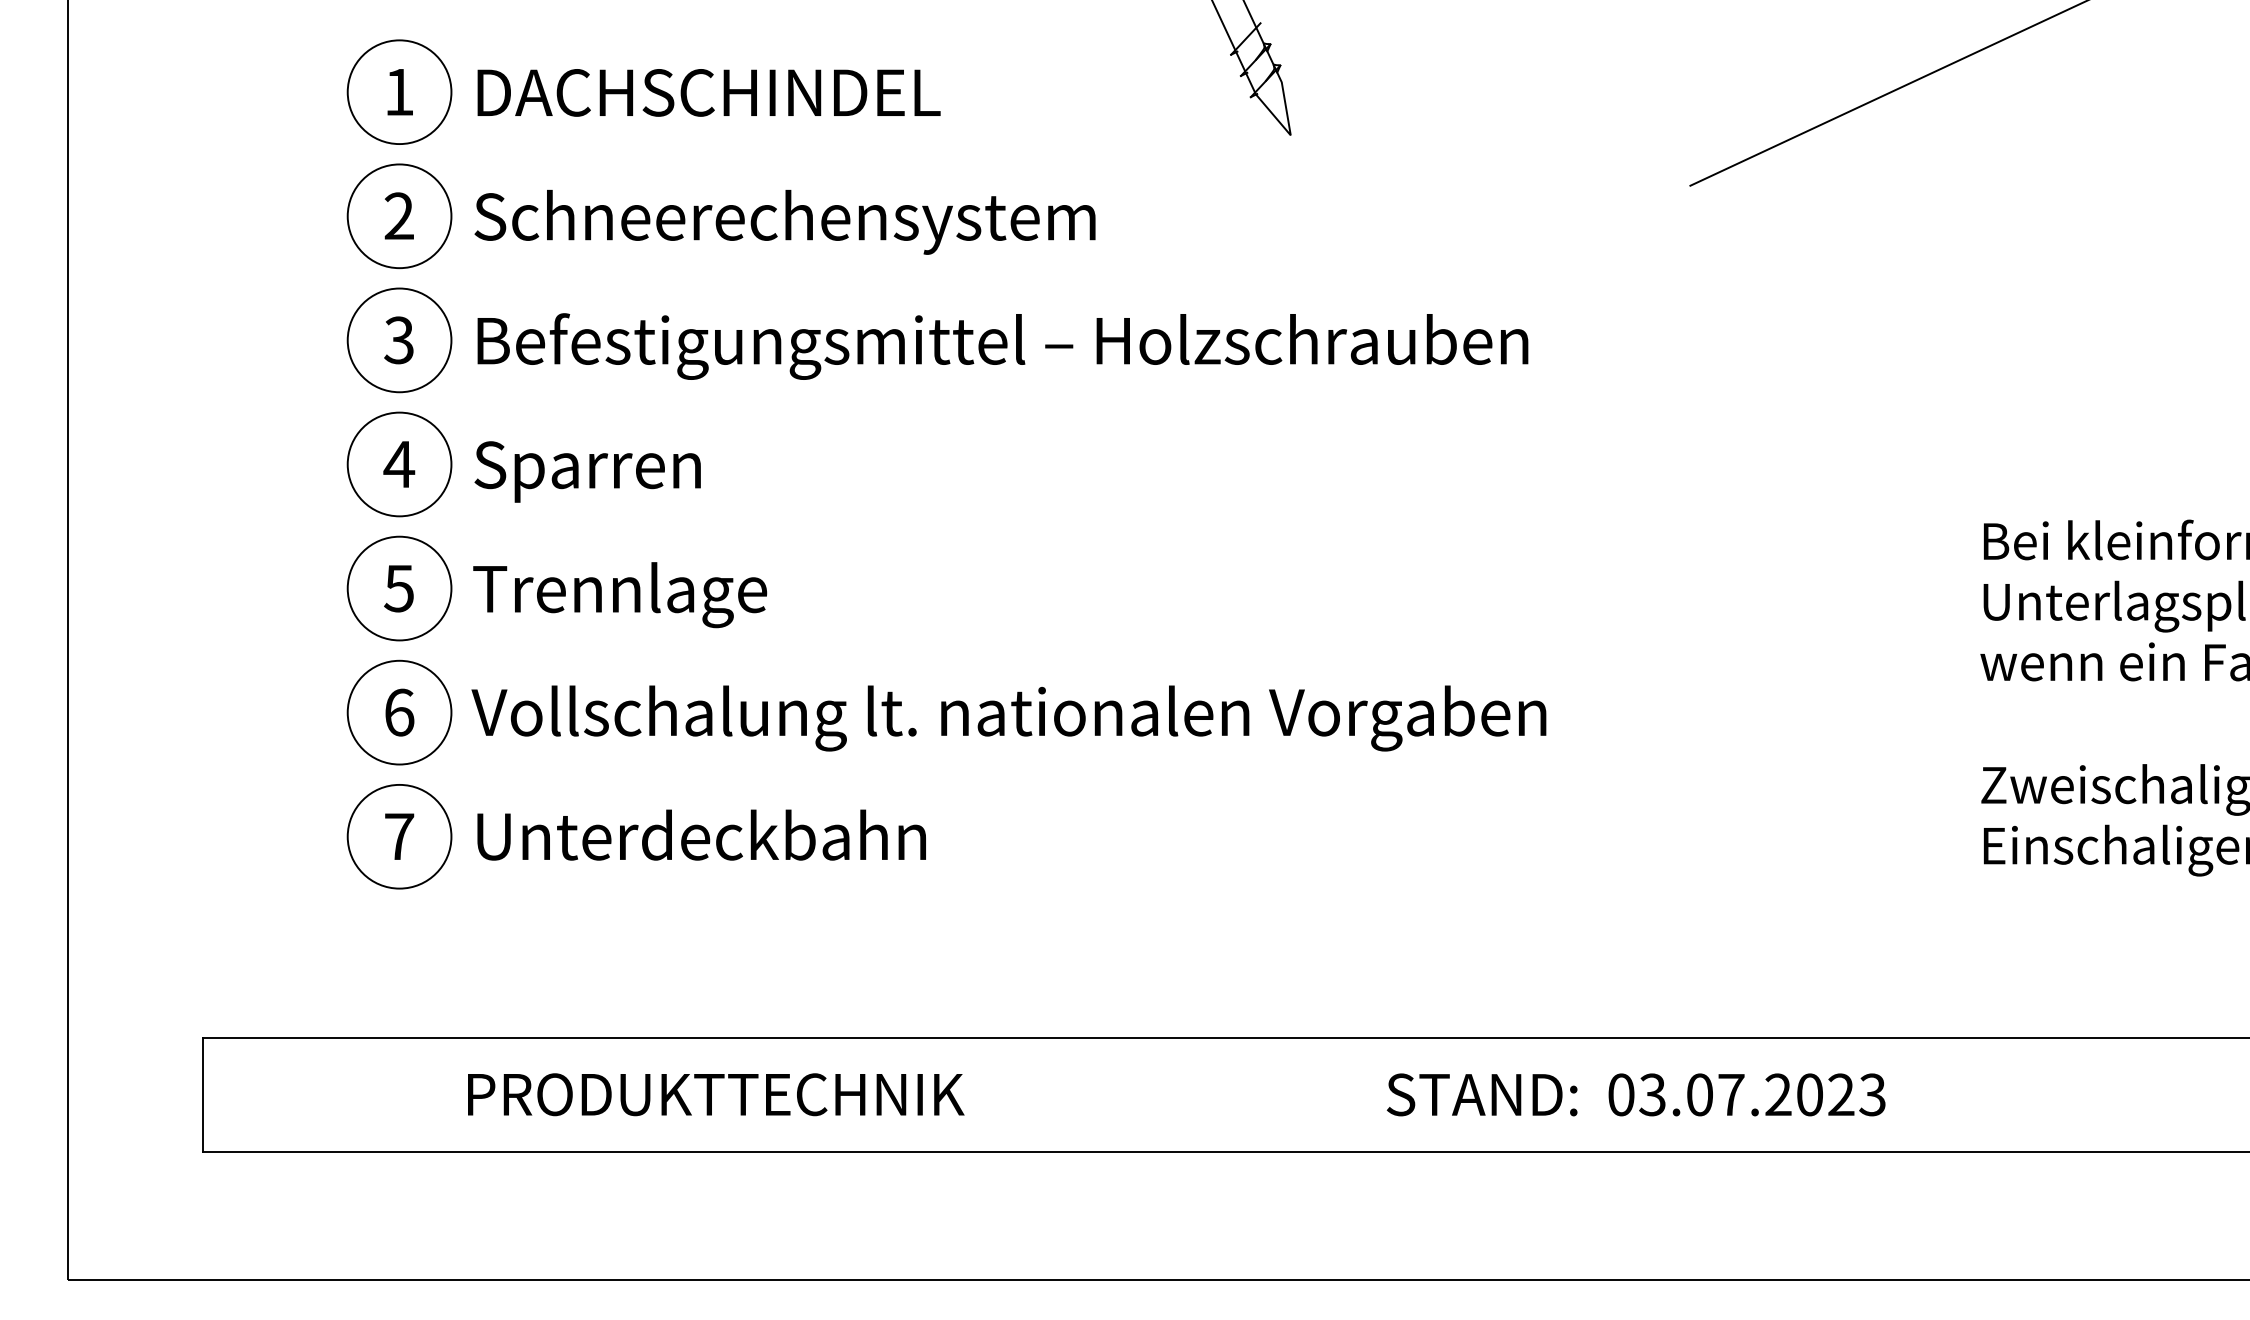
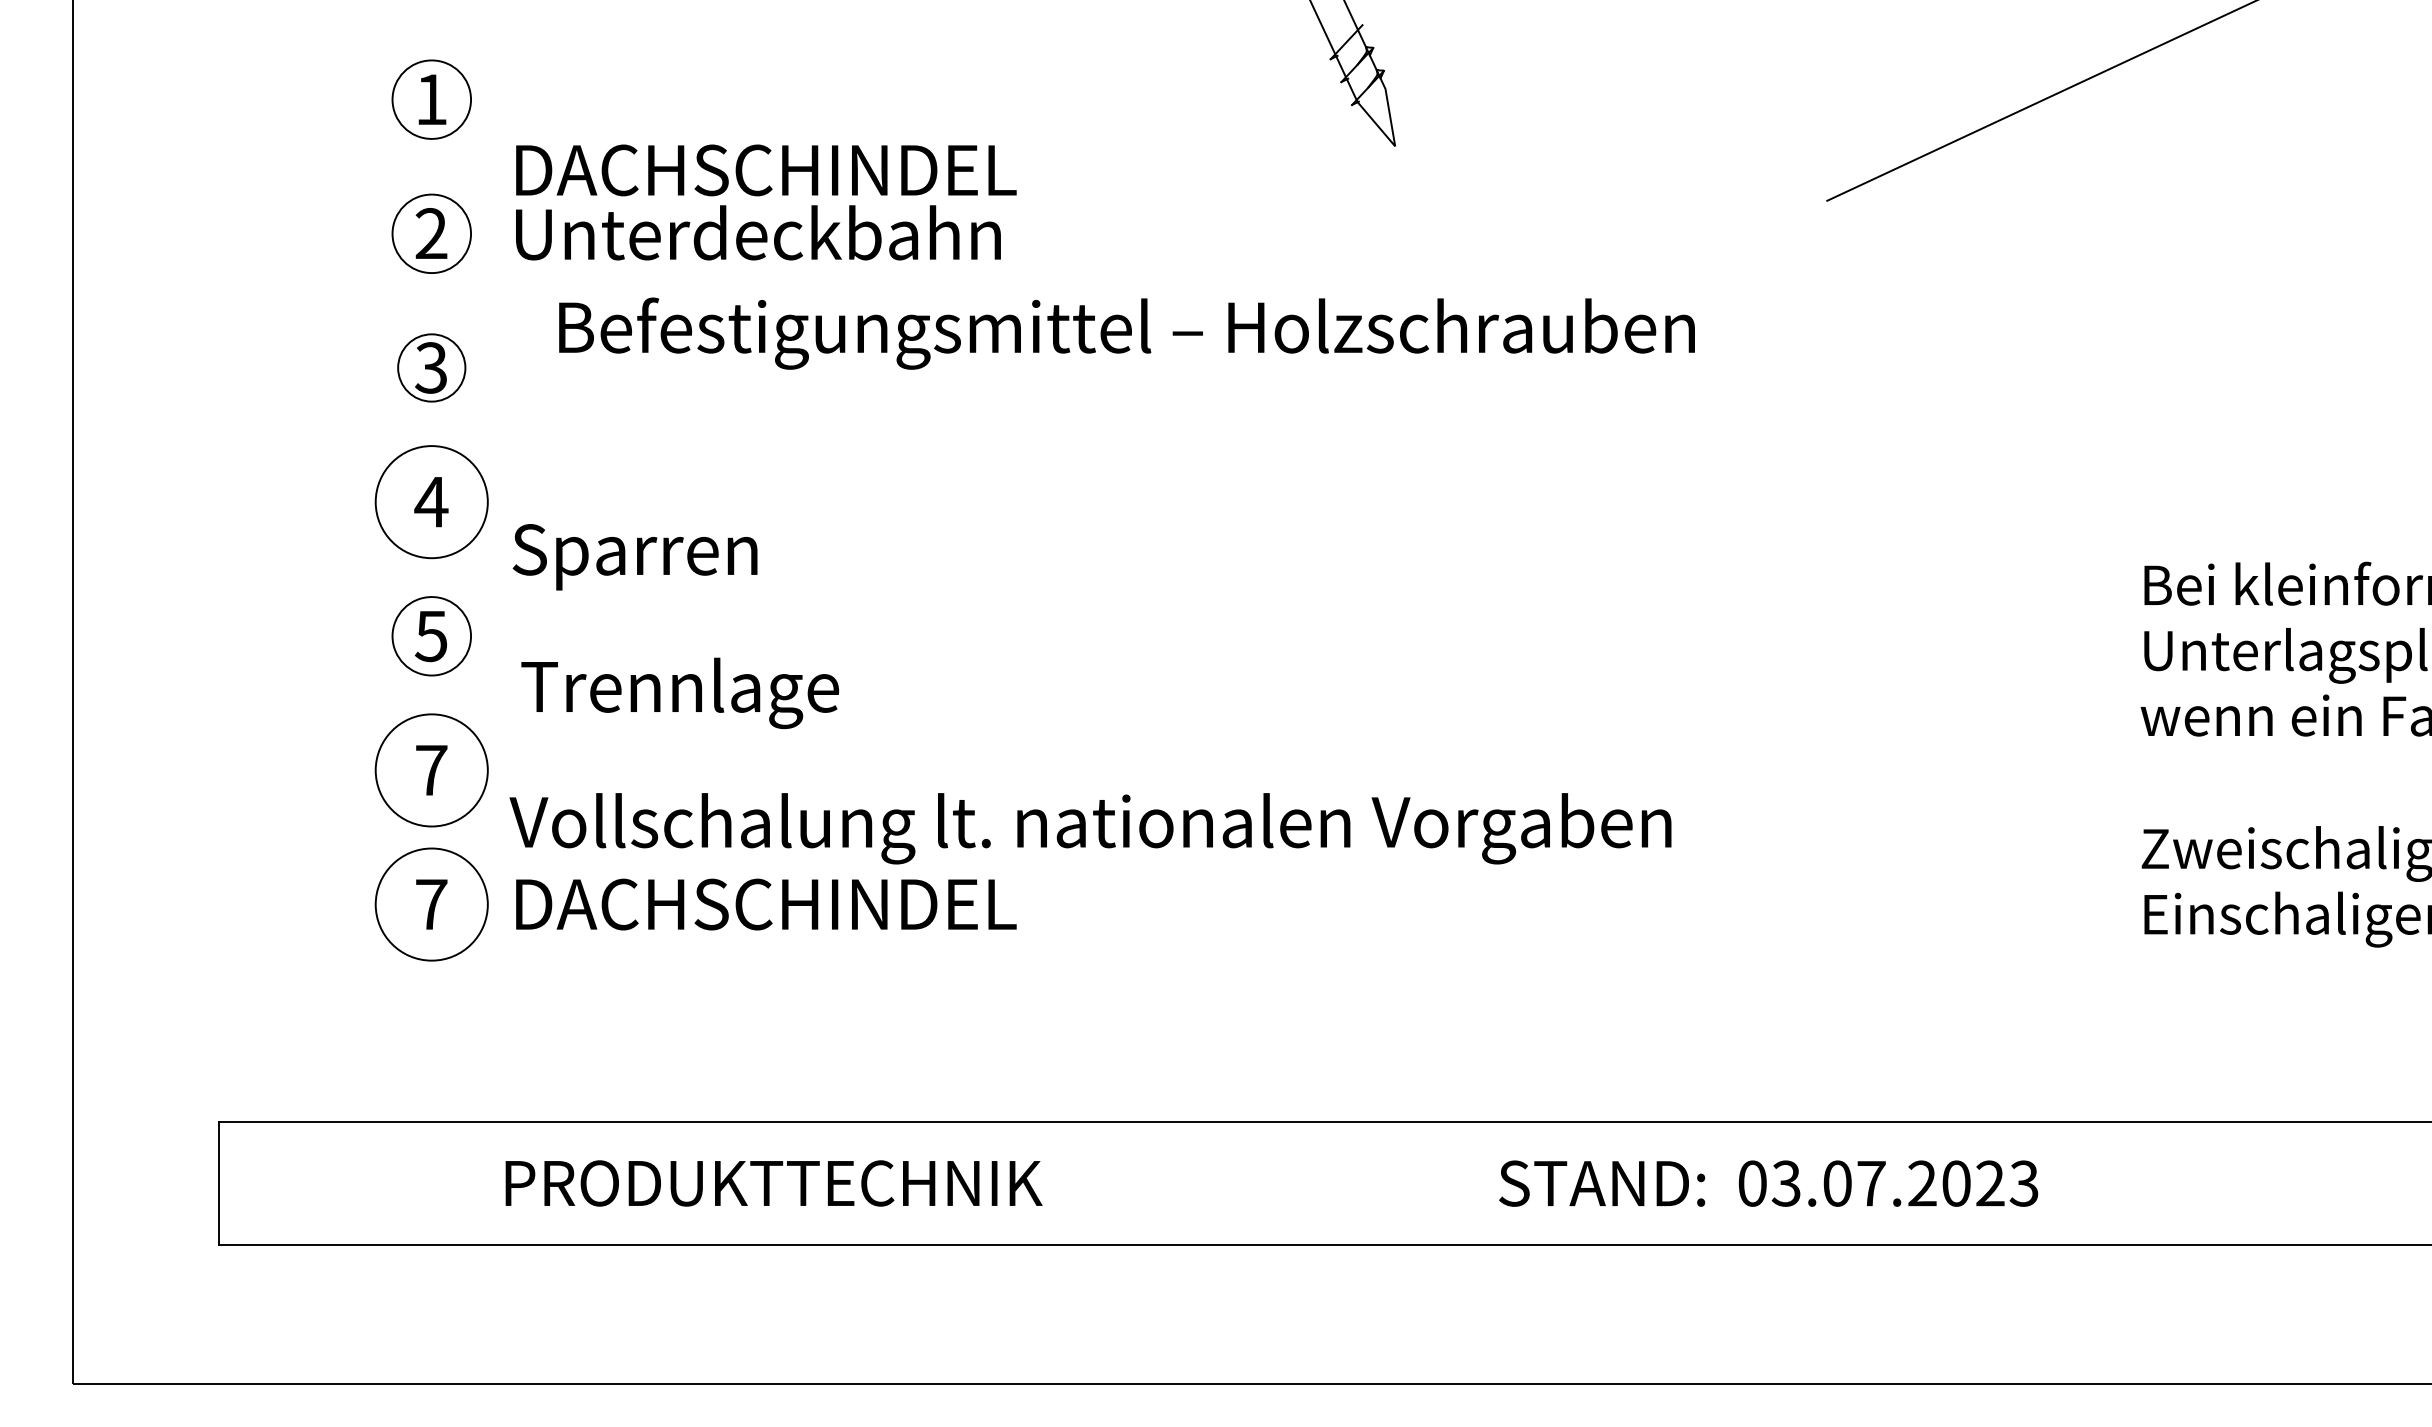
circle: (399, 92) -> (431, 99), size x0.7
text: (709, 92) -> (766, 170), moved
circle: (399, 215) -> (431, 233), size x0.7
text: (785, 222) -> (848, 240), Schneerechensystem -> Unterdeckbahn
circle: (399, 339) -> (431, 367), size x0.6
text: (1002, 346) -> (1126, 333), moved
text: (587, 472) -> (634, 557), moved
circle: (399, 588) -> (431, 636), size x0.7
text: (620, 595) -> (680, 693), moved
text: (399, 712) -> (431, 770), 6 -> 7
text: (1008, 718) -> (1090, 828), moved
text: (709, 834) -> (766, 902), Unterdeckbahn -> DACHSCHINDEL

